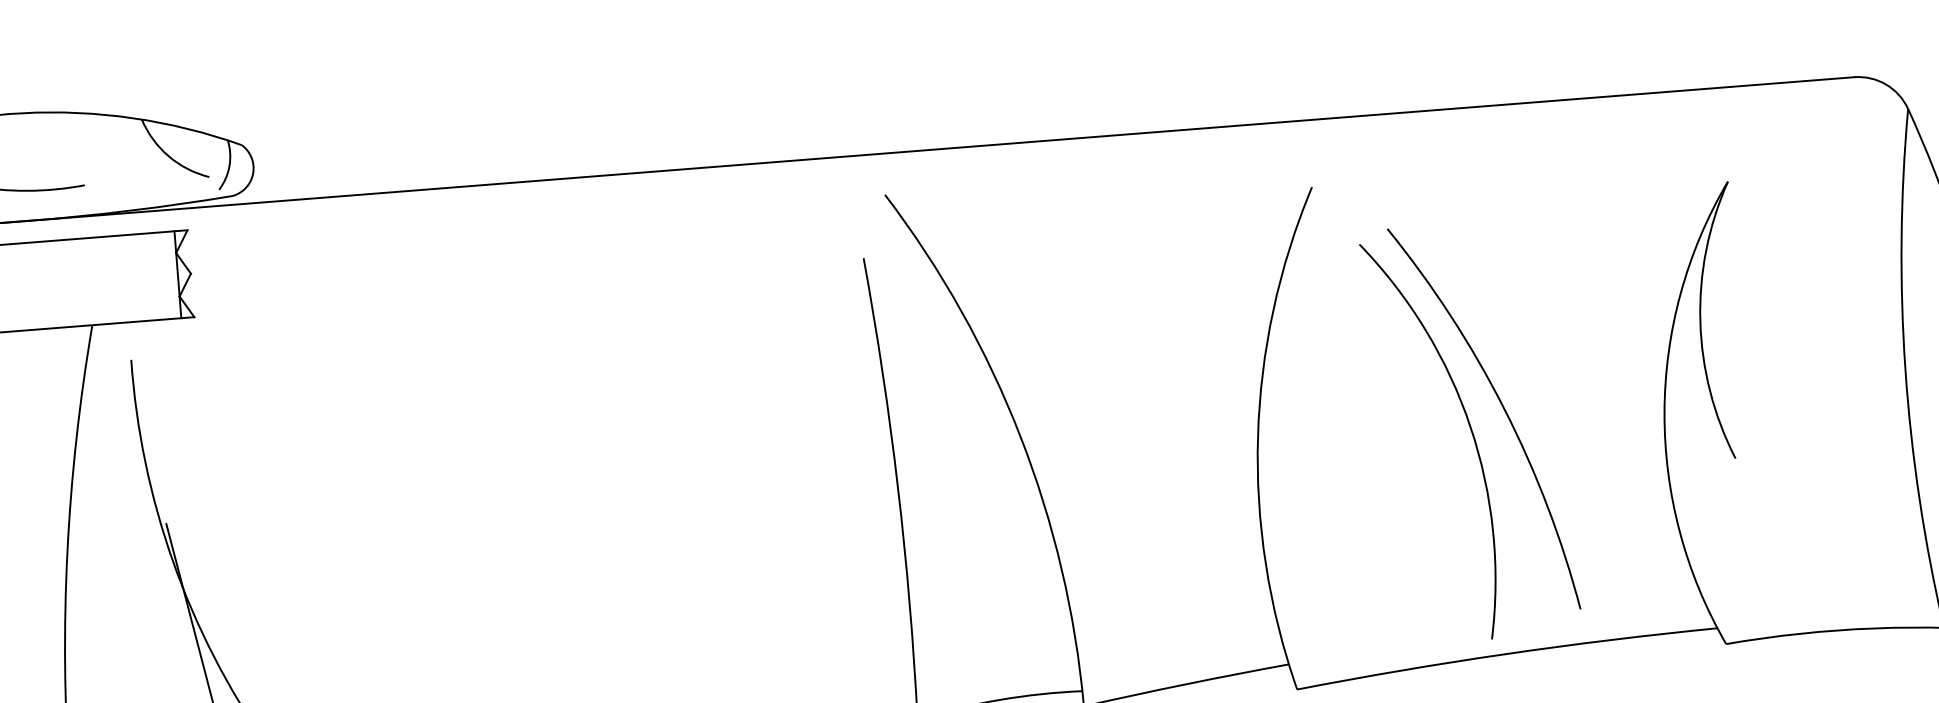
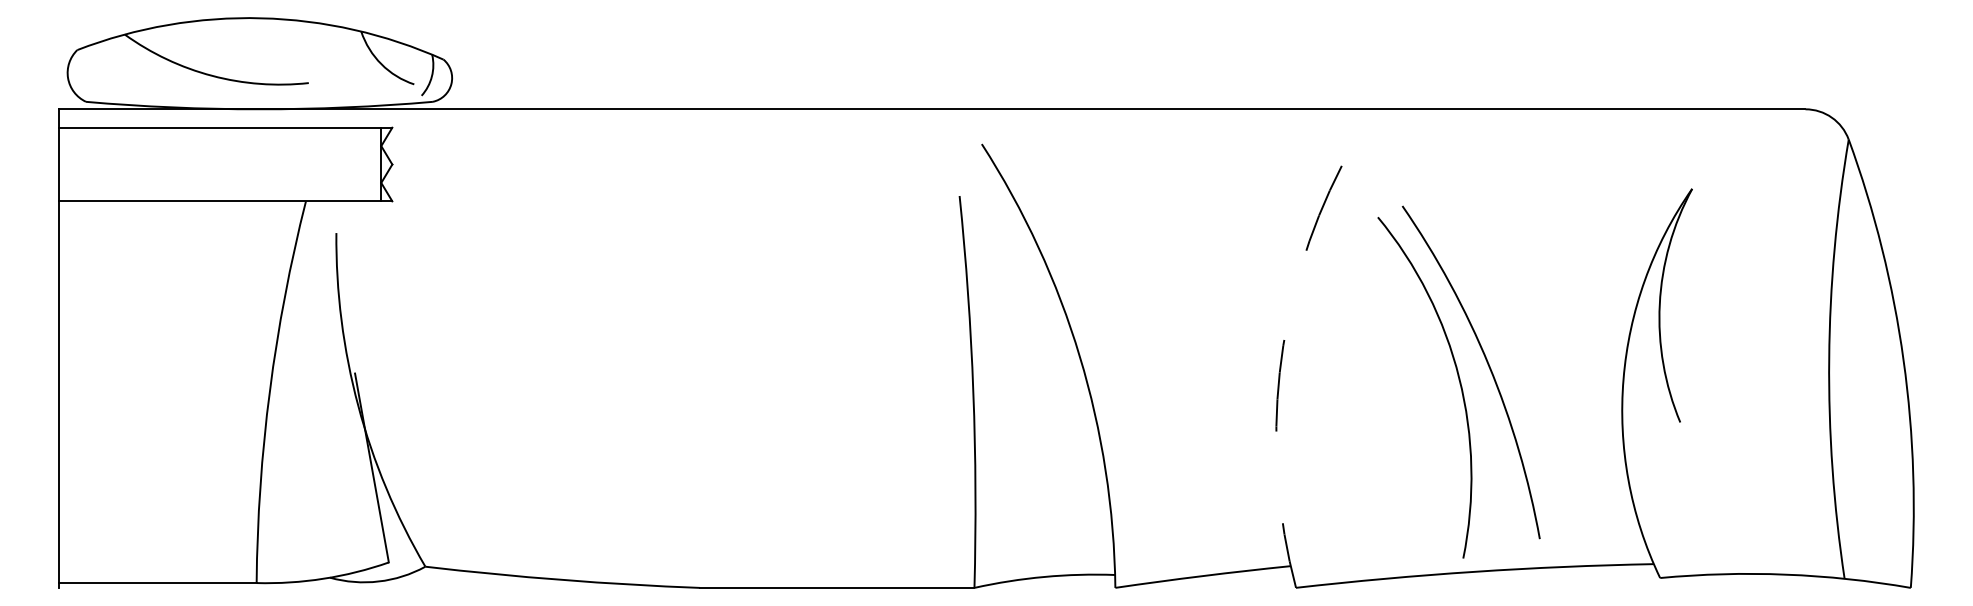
arc: (1257, 436) -> (1279, 372), solid -> dashed

